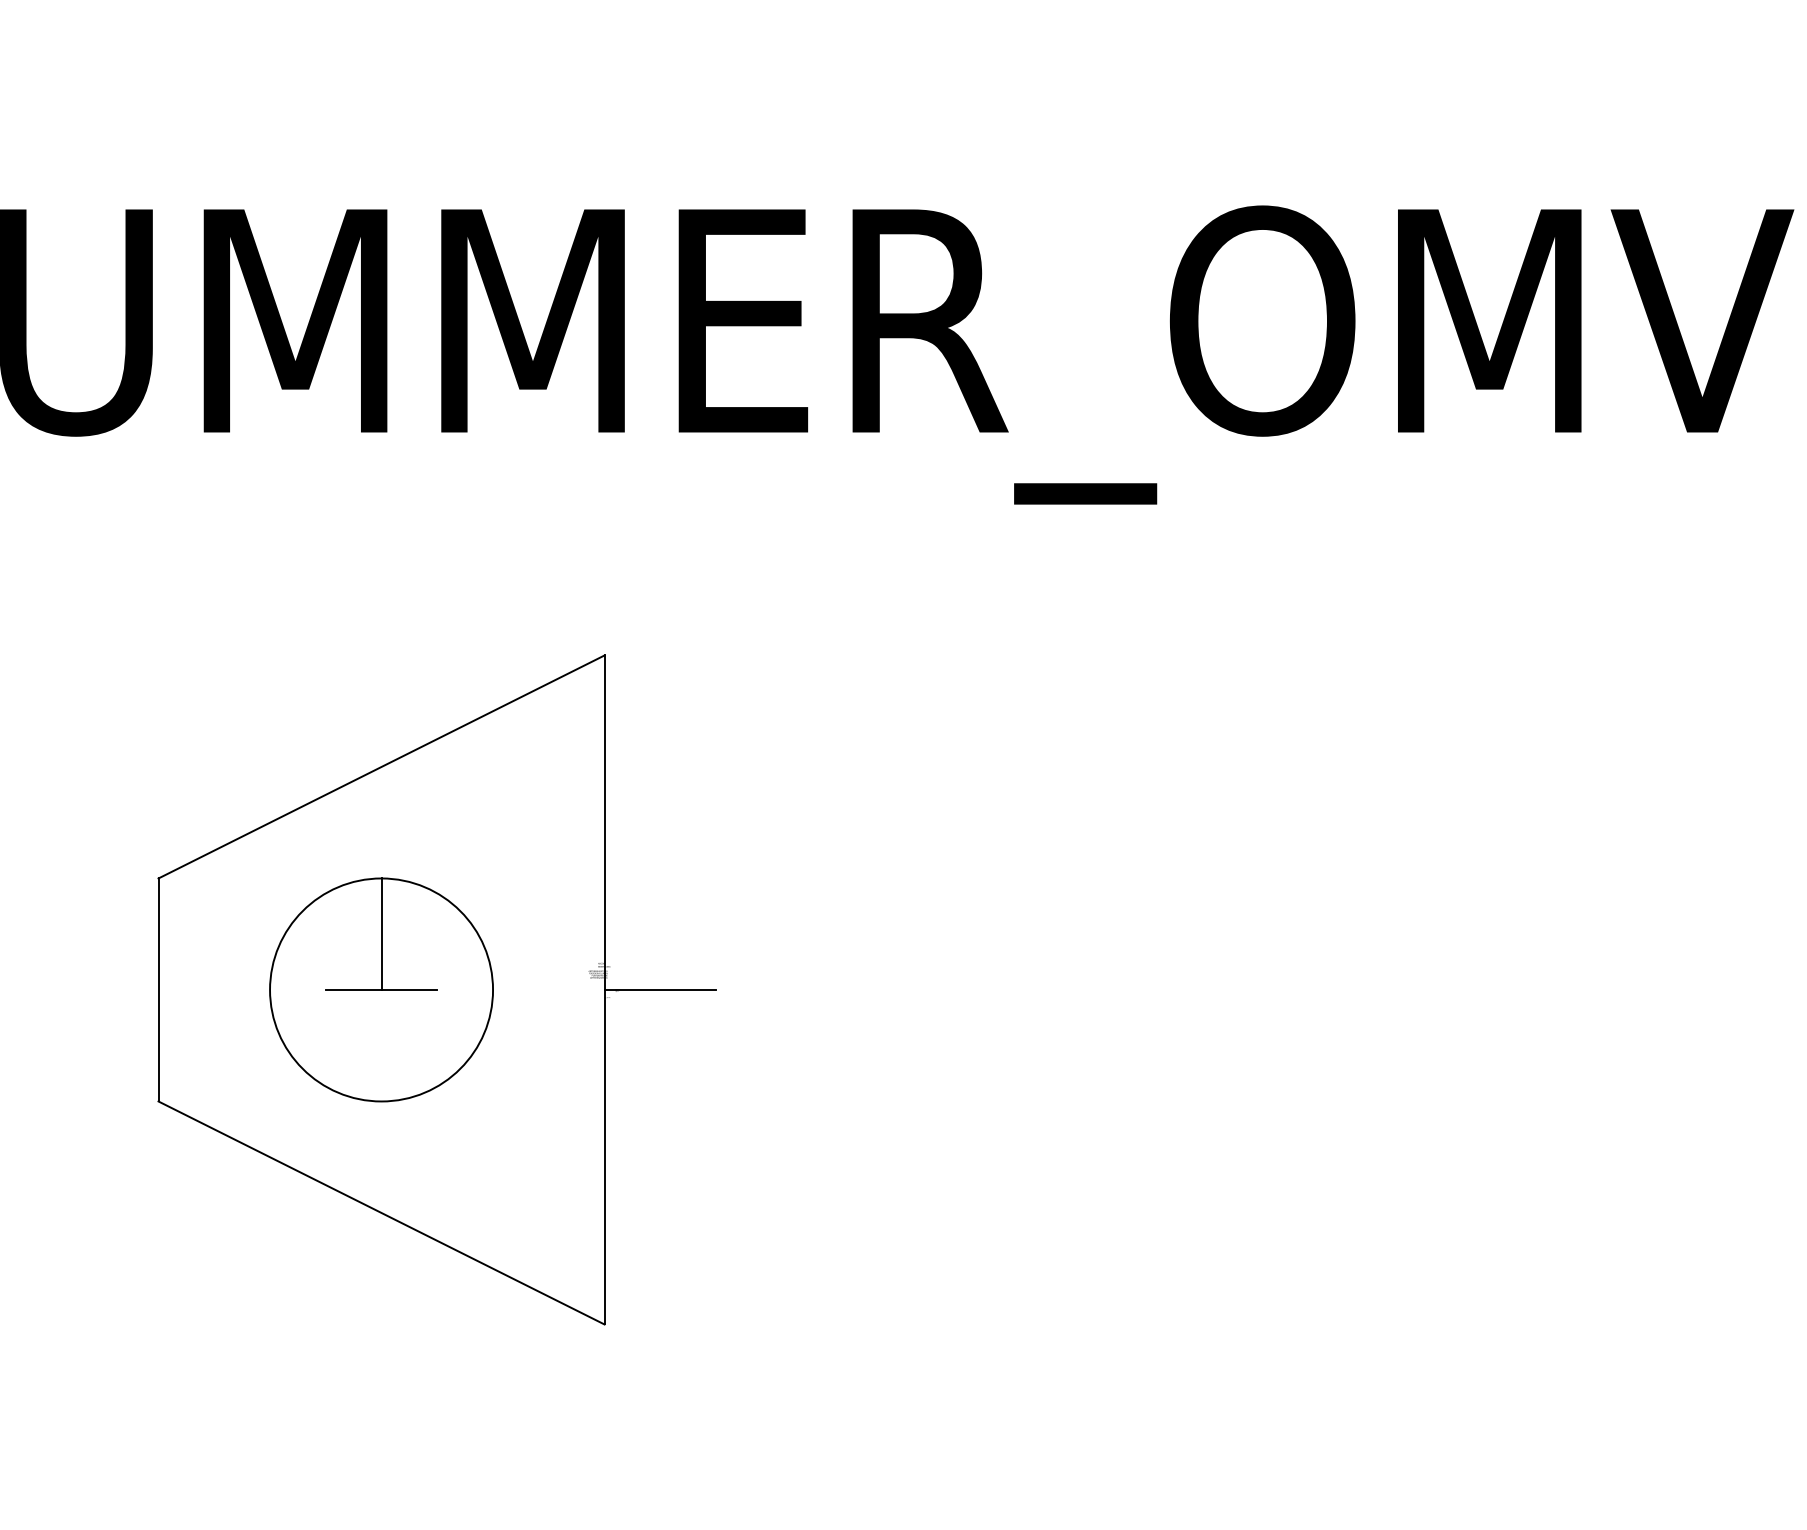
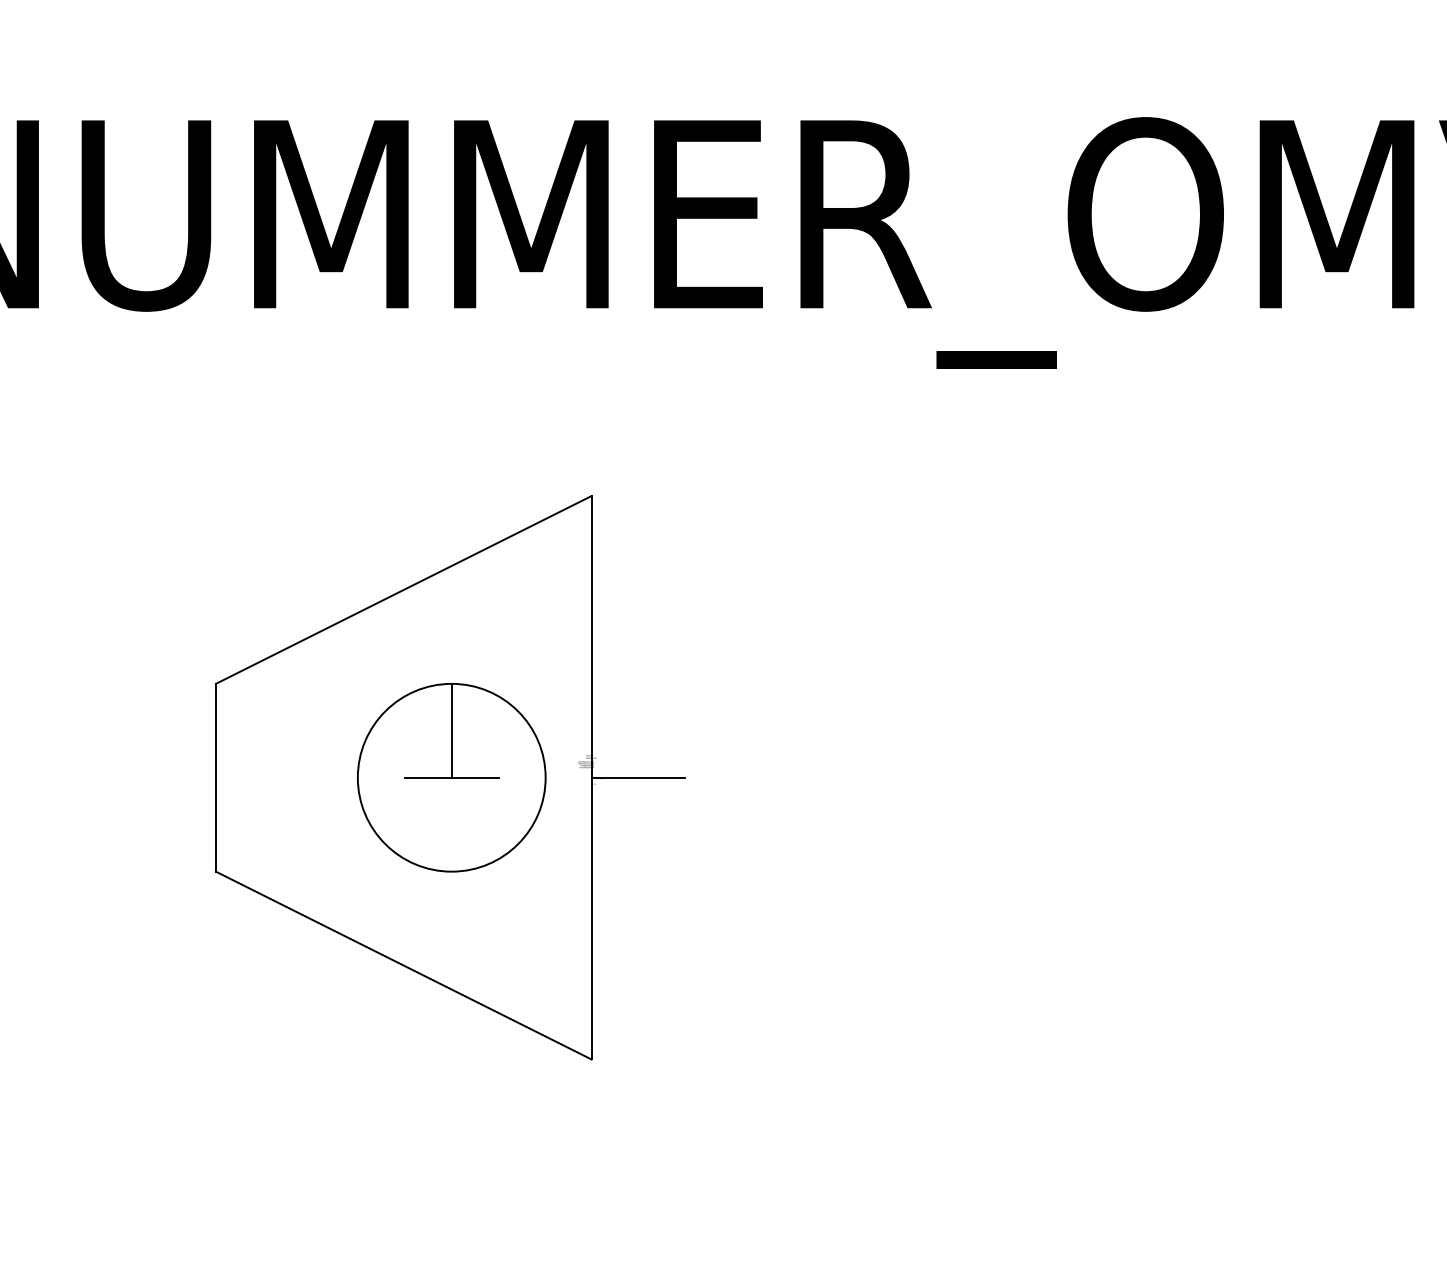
part: (381, 989) -> (451, 777), moved

